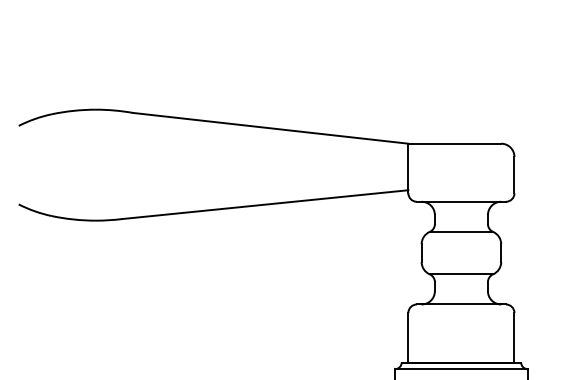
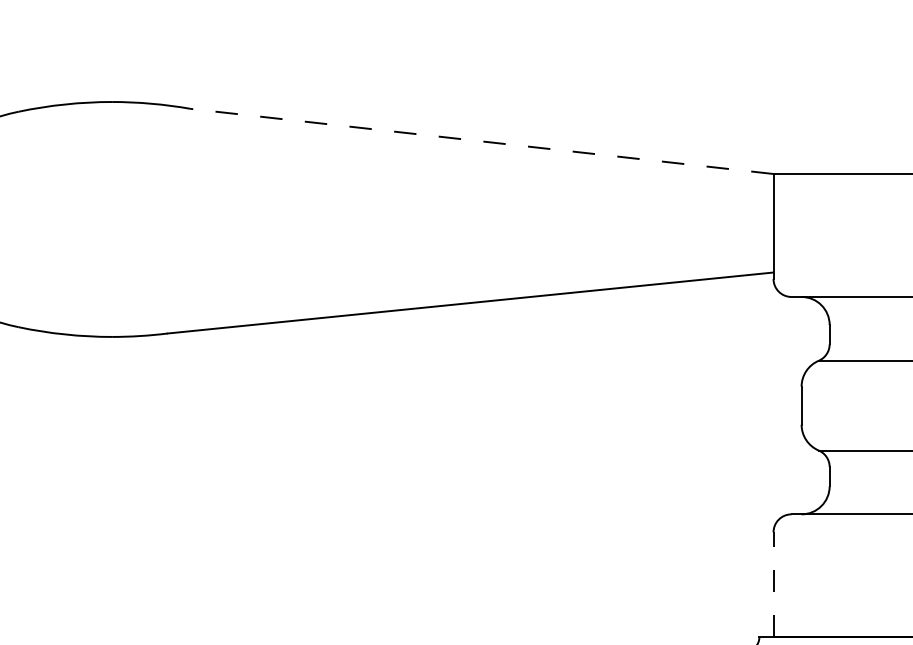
line: (270, 128) -> (481, 141), solid -> dashed
line: (408, 337) -> (773, 584), solid -> dashed

